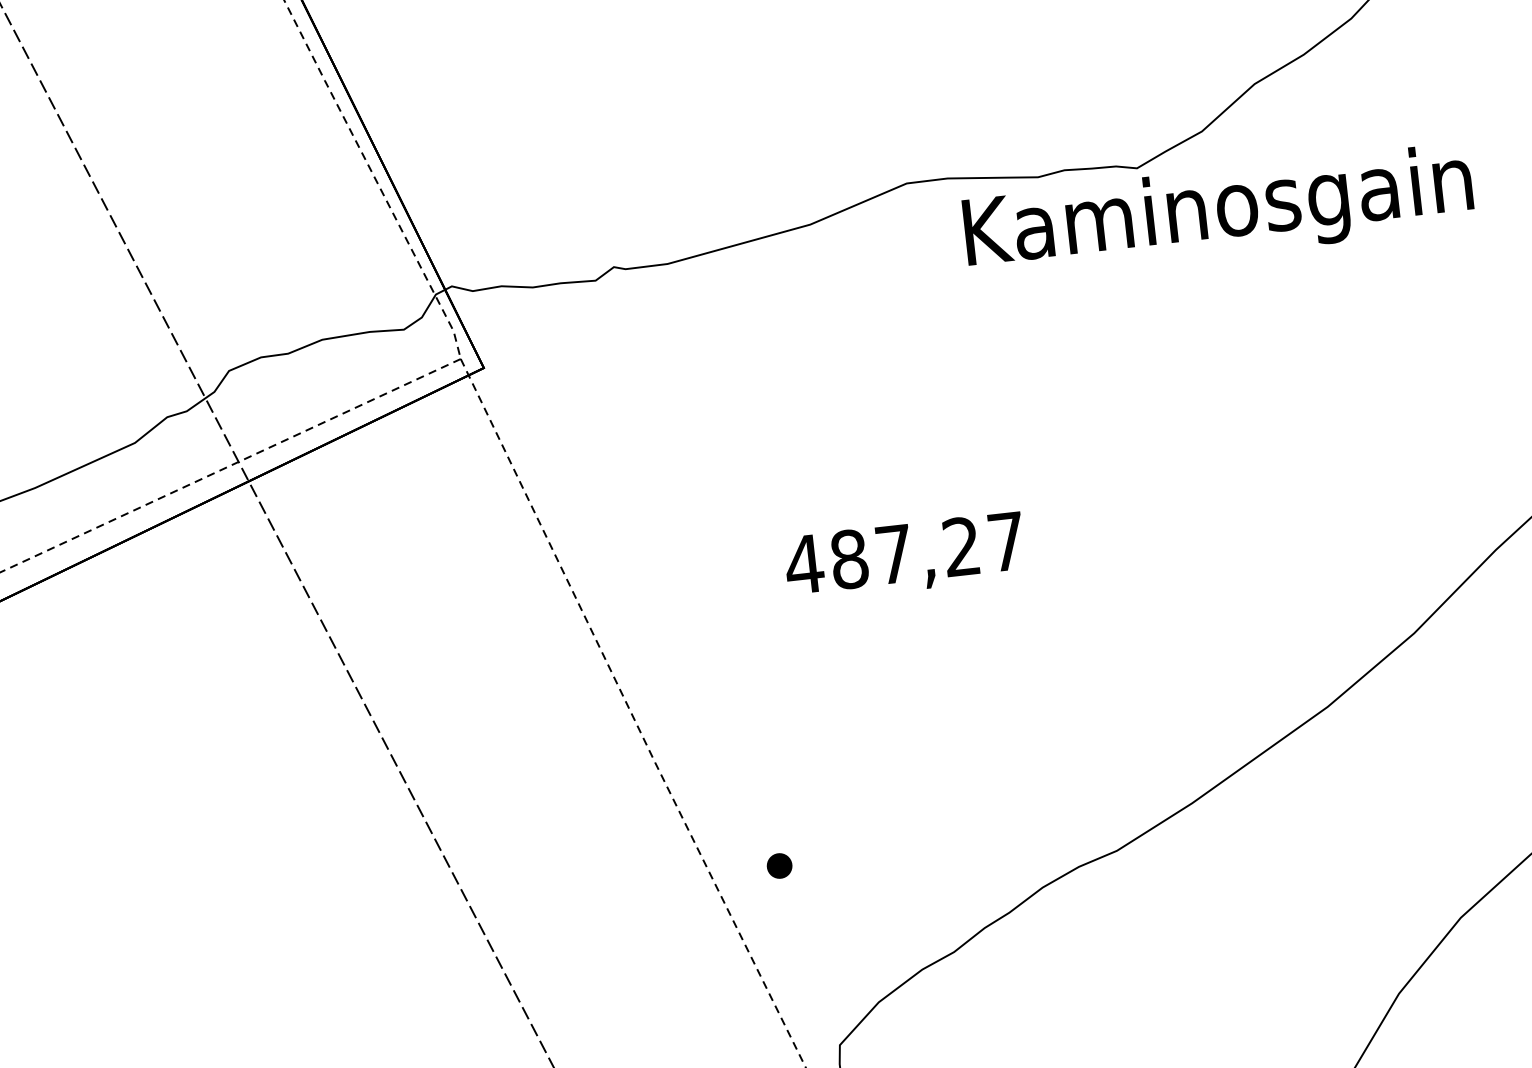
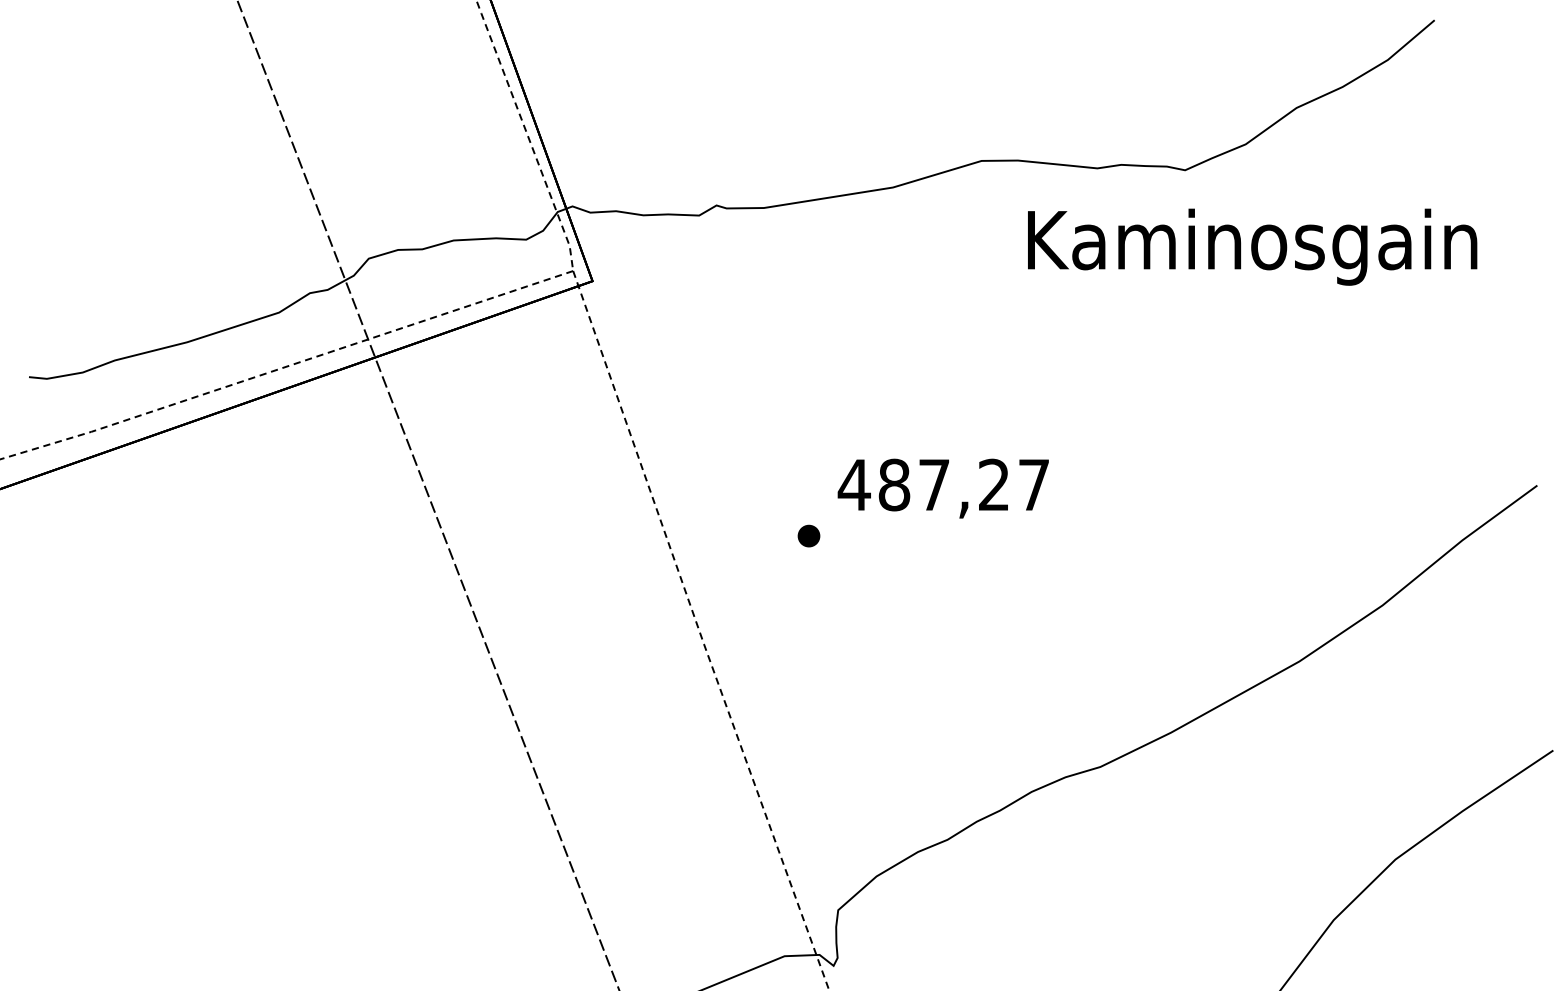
text: (1218, 211) -> (1252, 246), moved
part: (778, 865) -> (808, 535), moved

